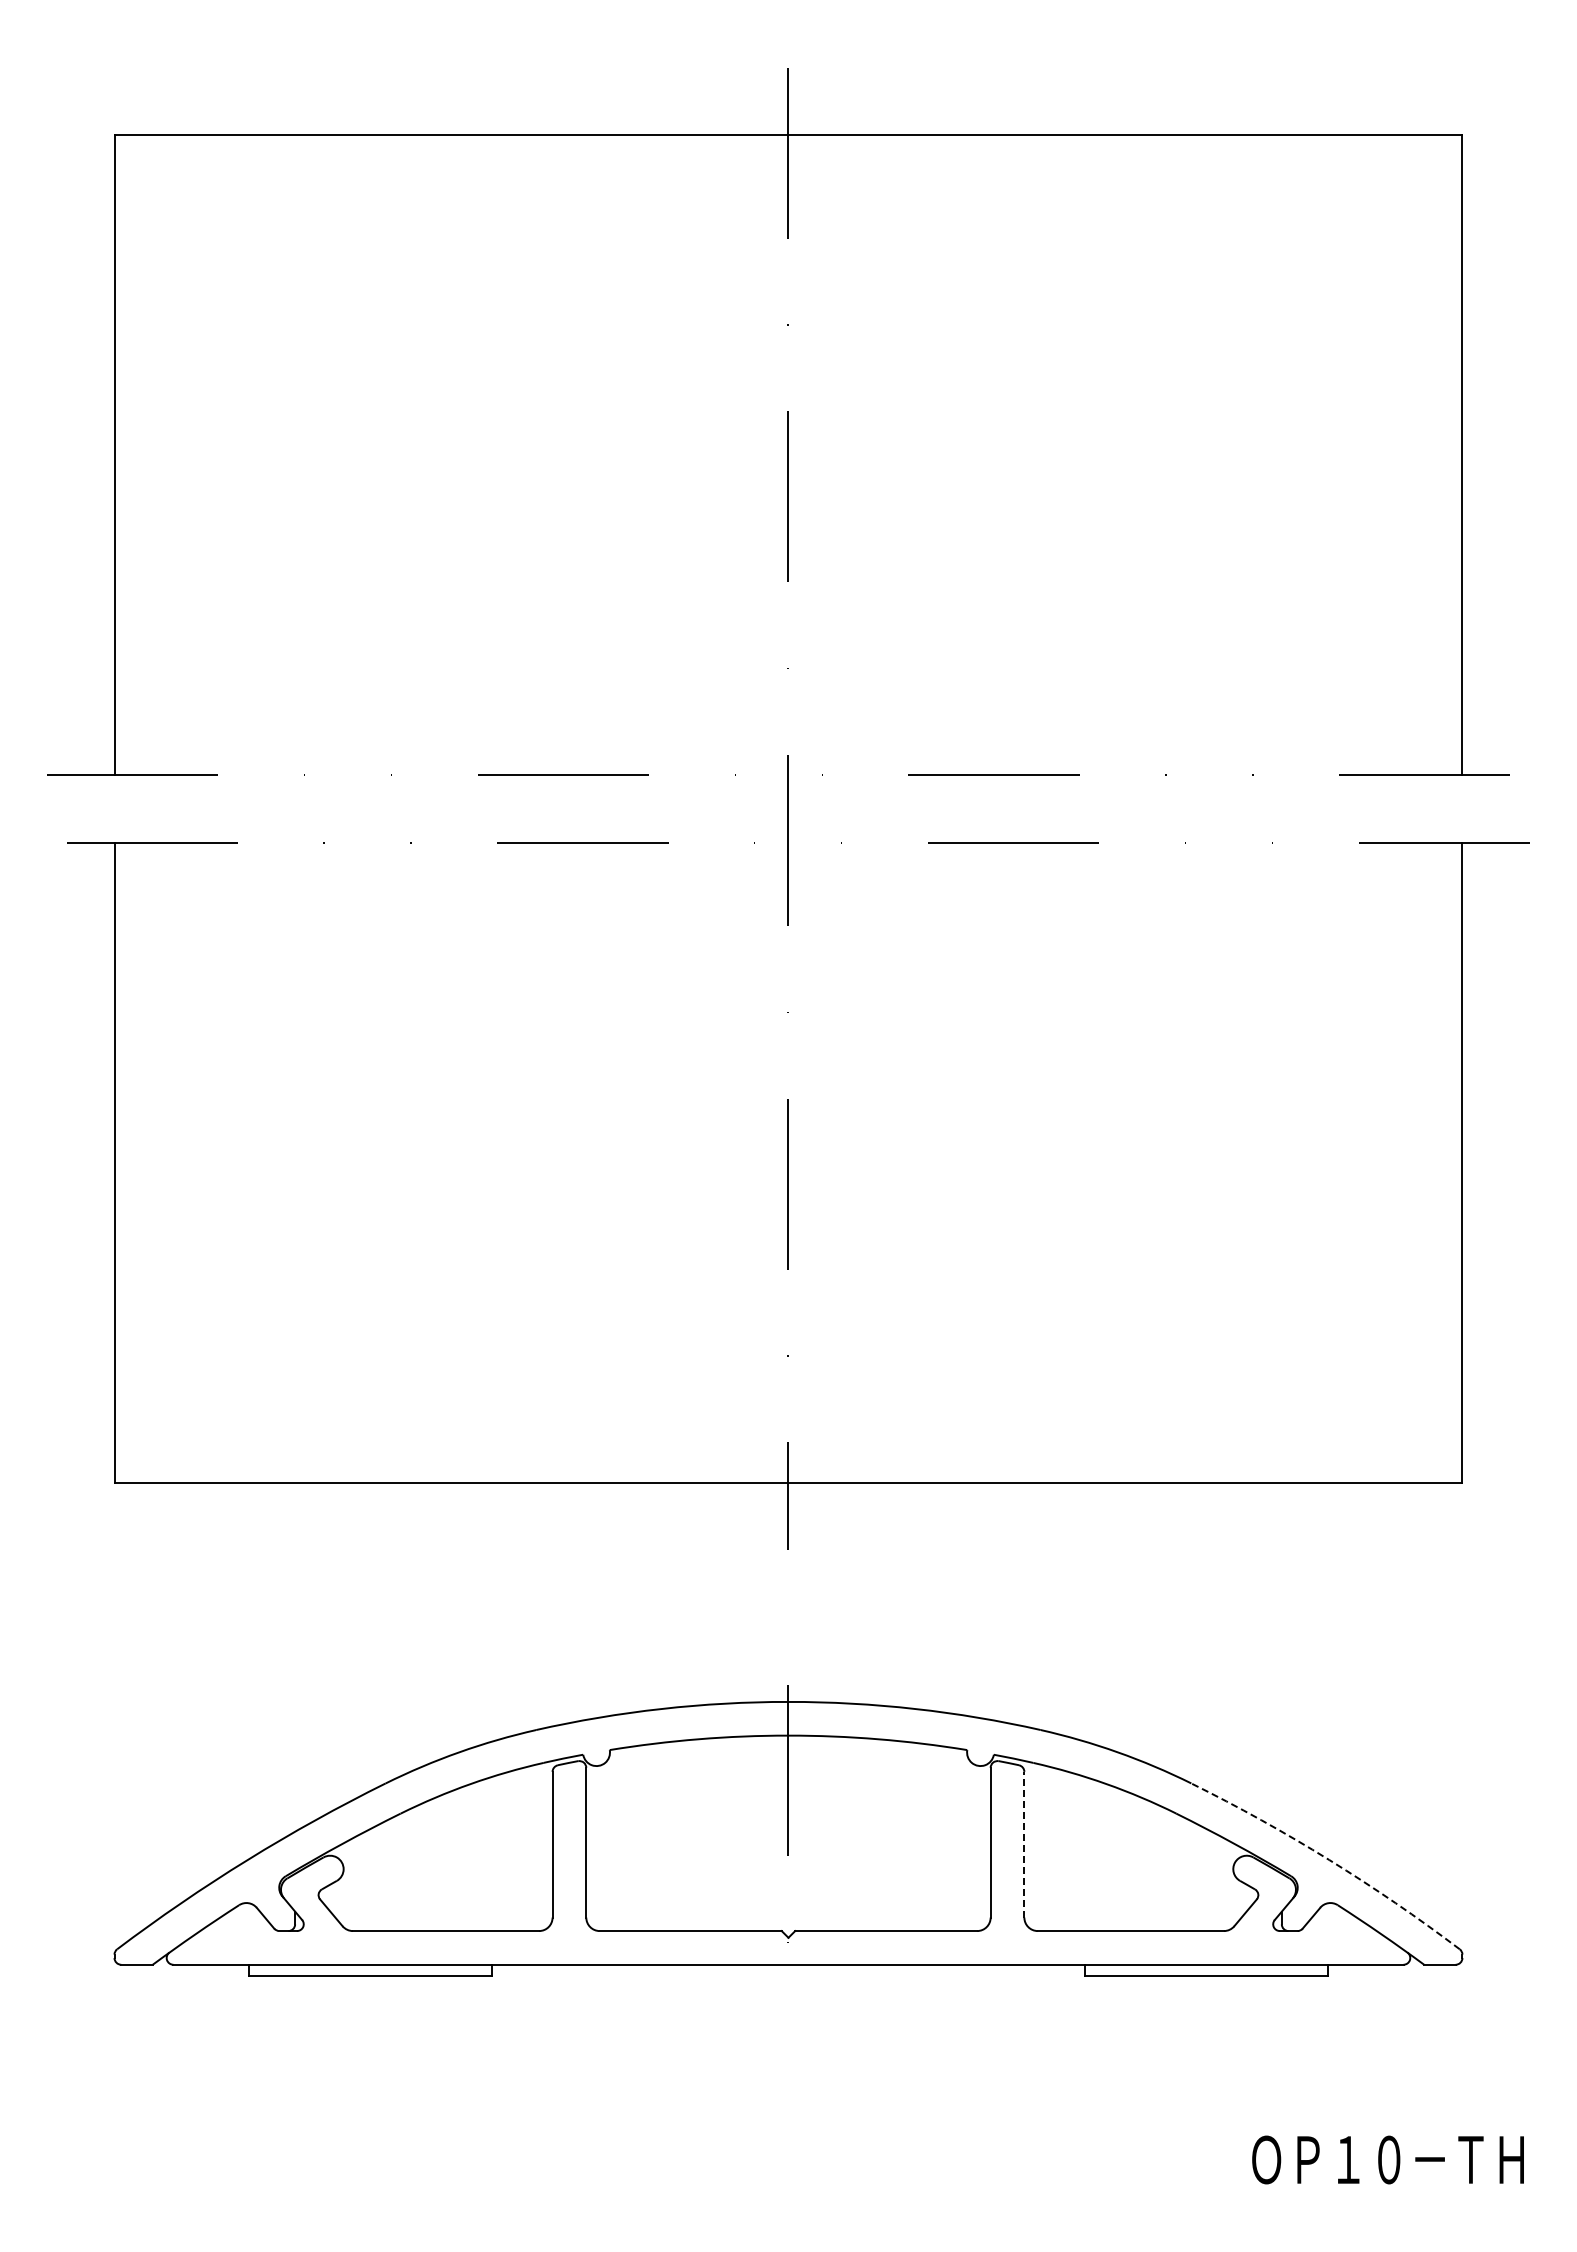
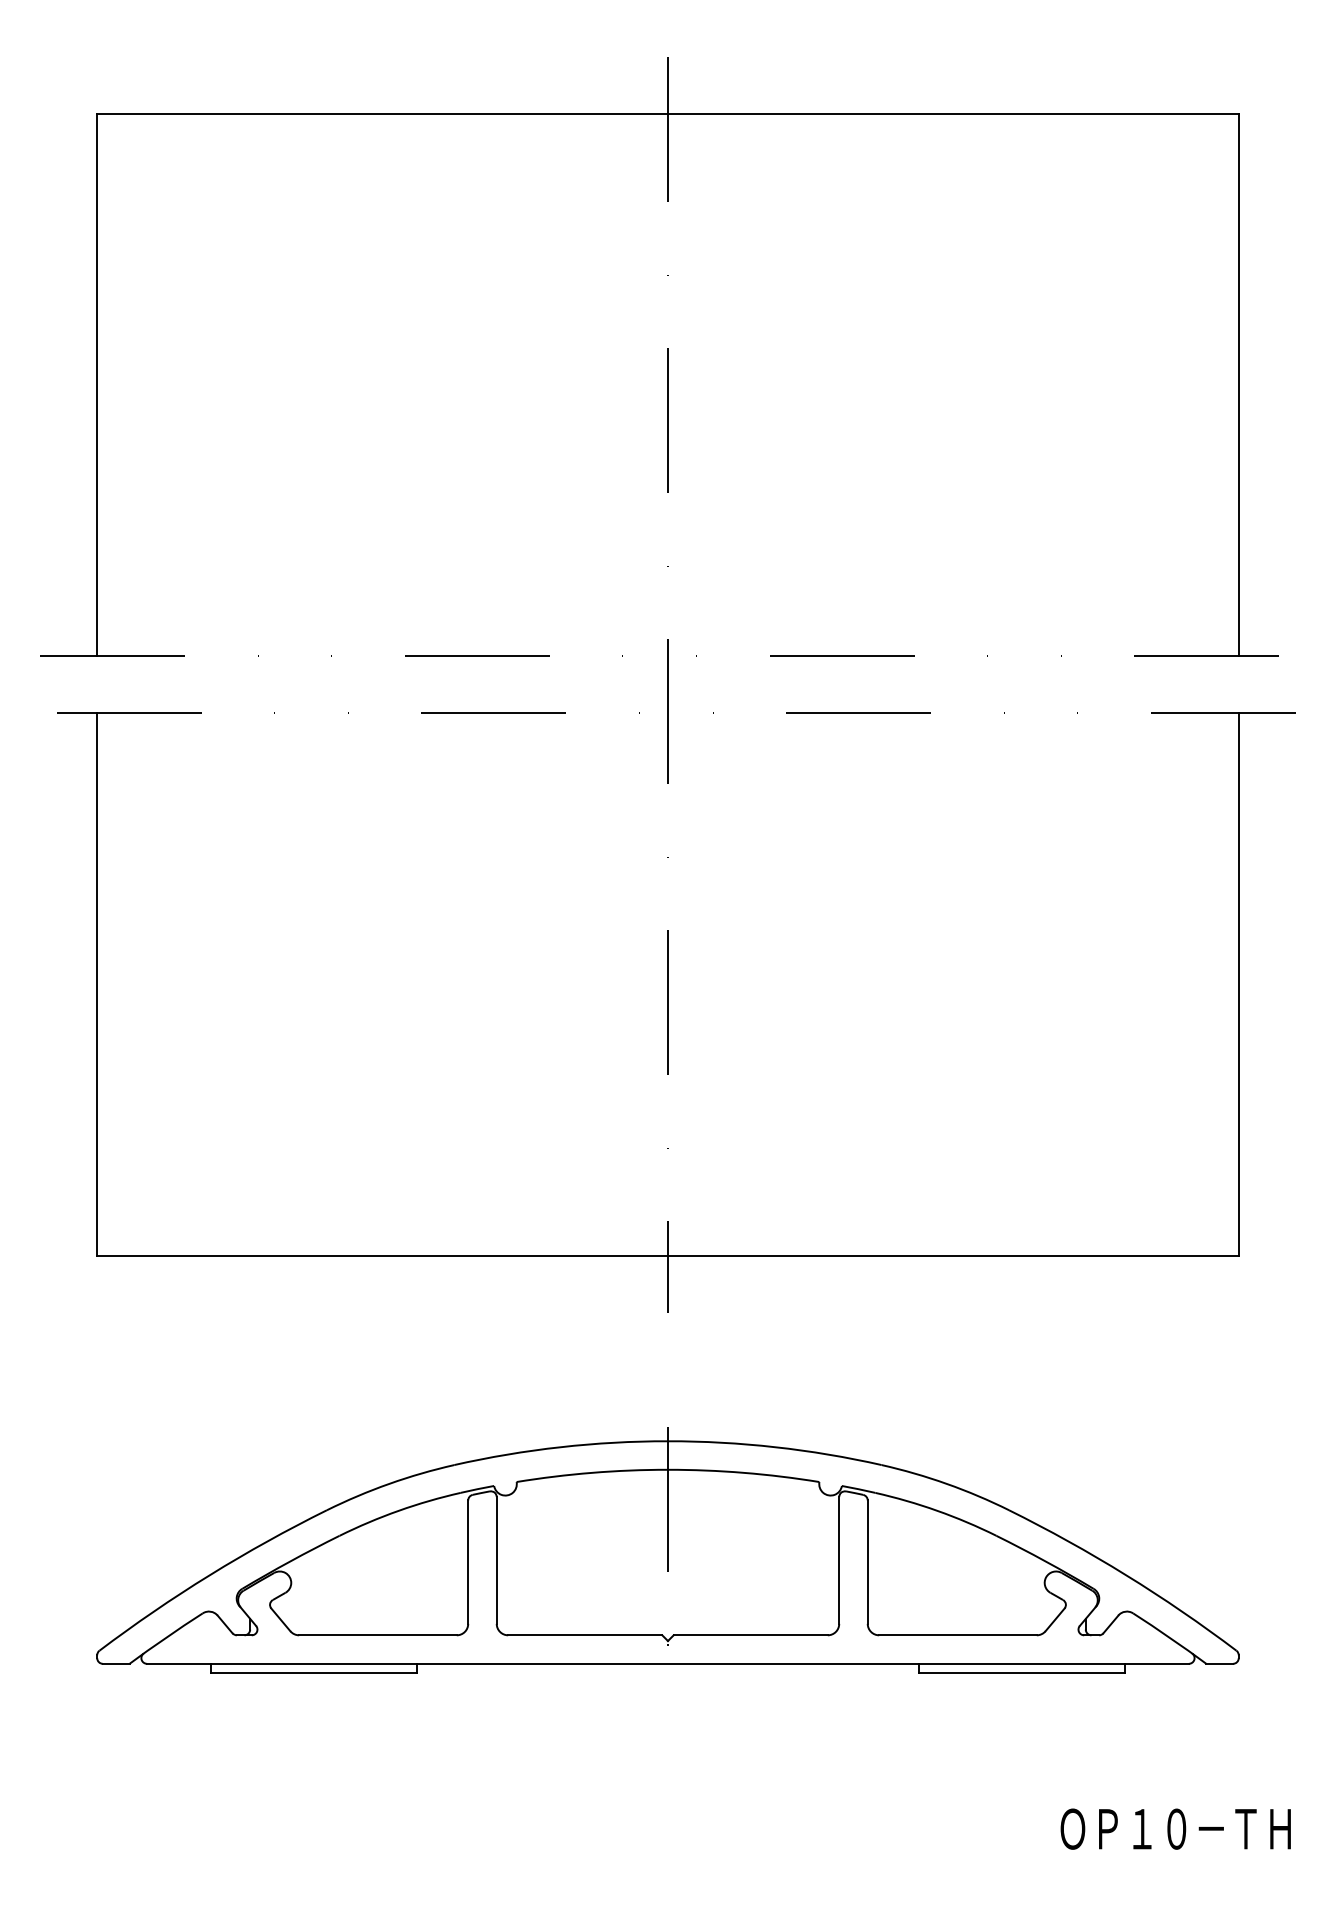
line: (1024, 1844) -> (867, 1561), dashed -> solid
arc: (1329, 1860) -> (1126, 1575), dashed -> solid

